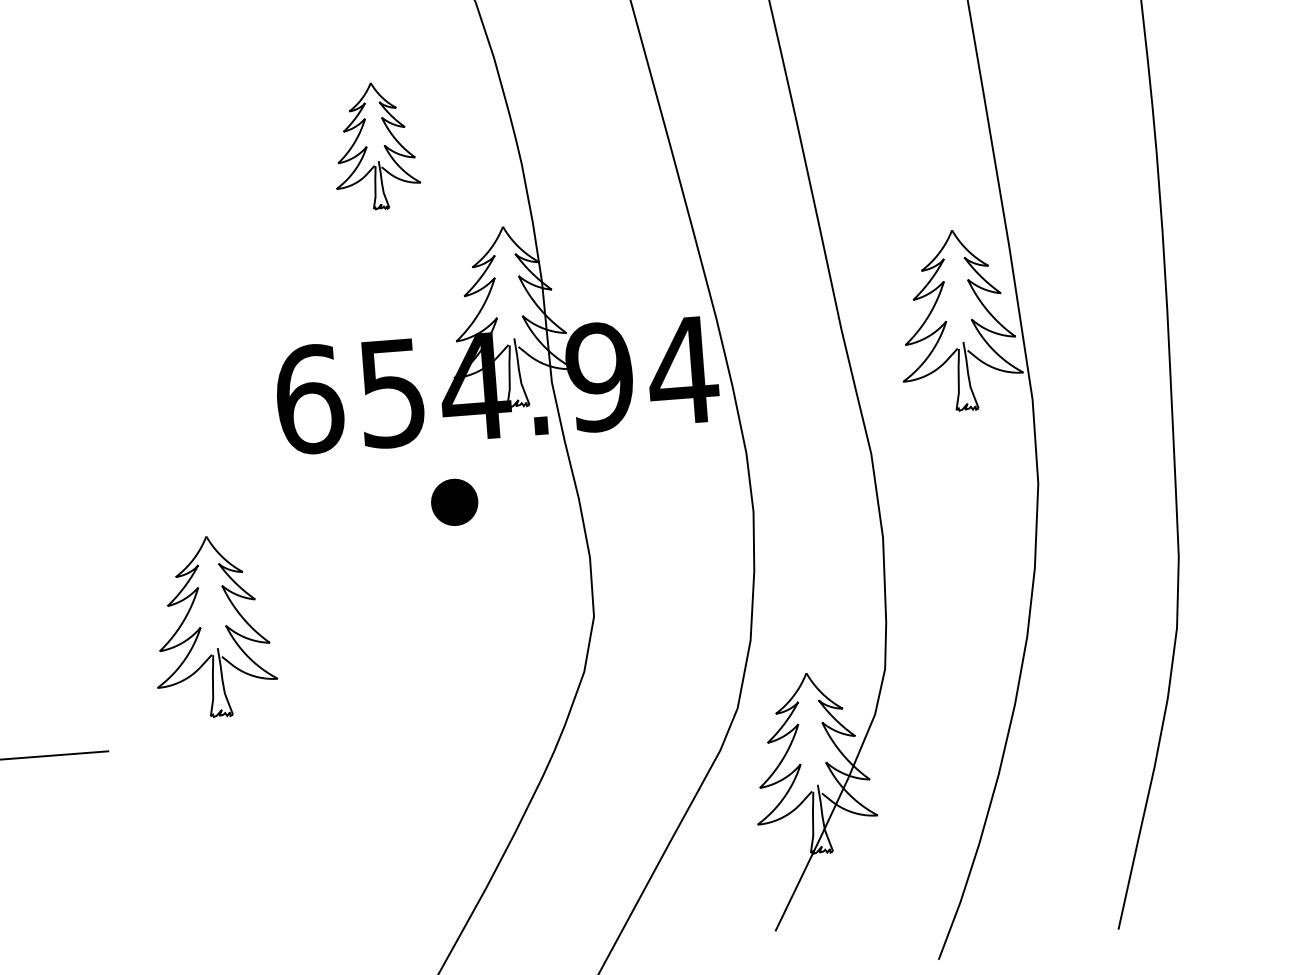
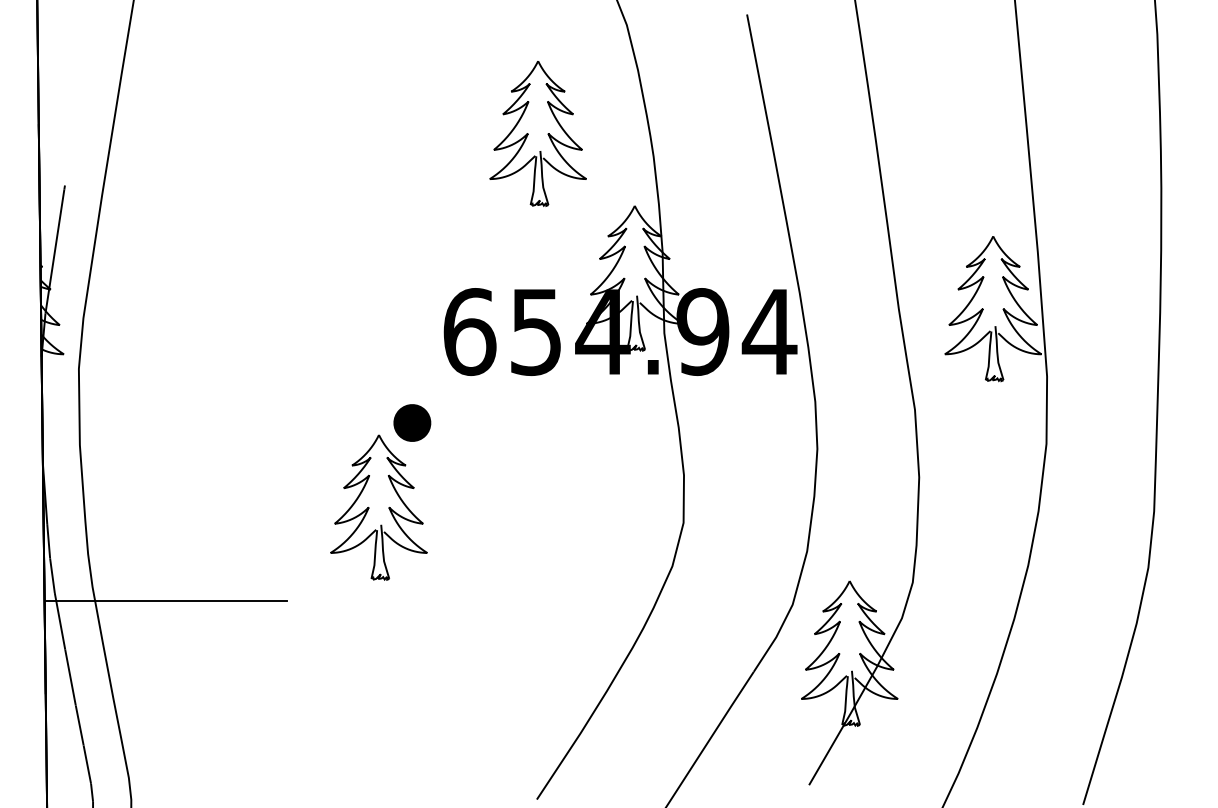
part: (374, 145) -> (537, 133), size x1.43
part: (454, 501) -> (412, 422), moved

